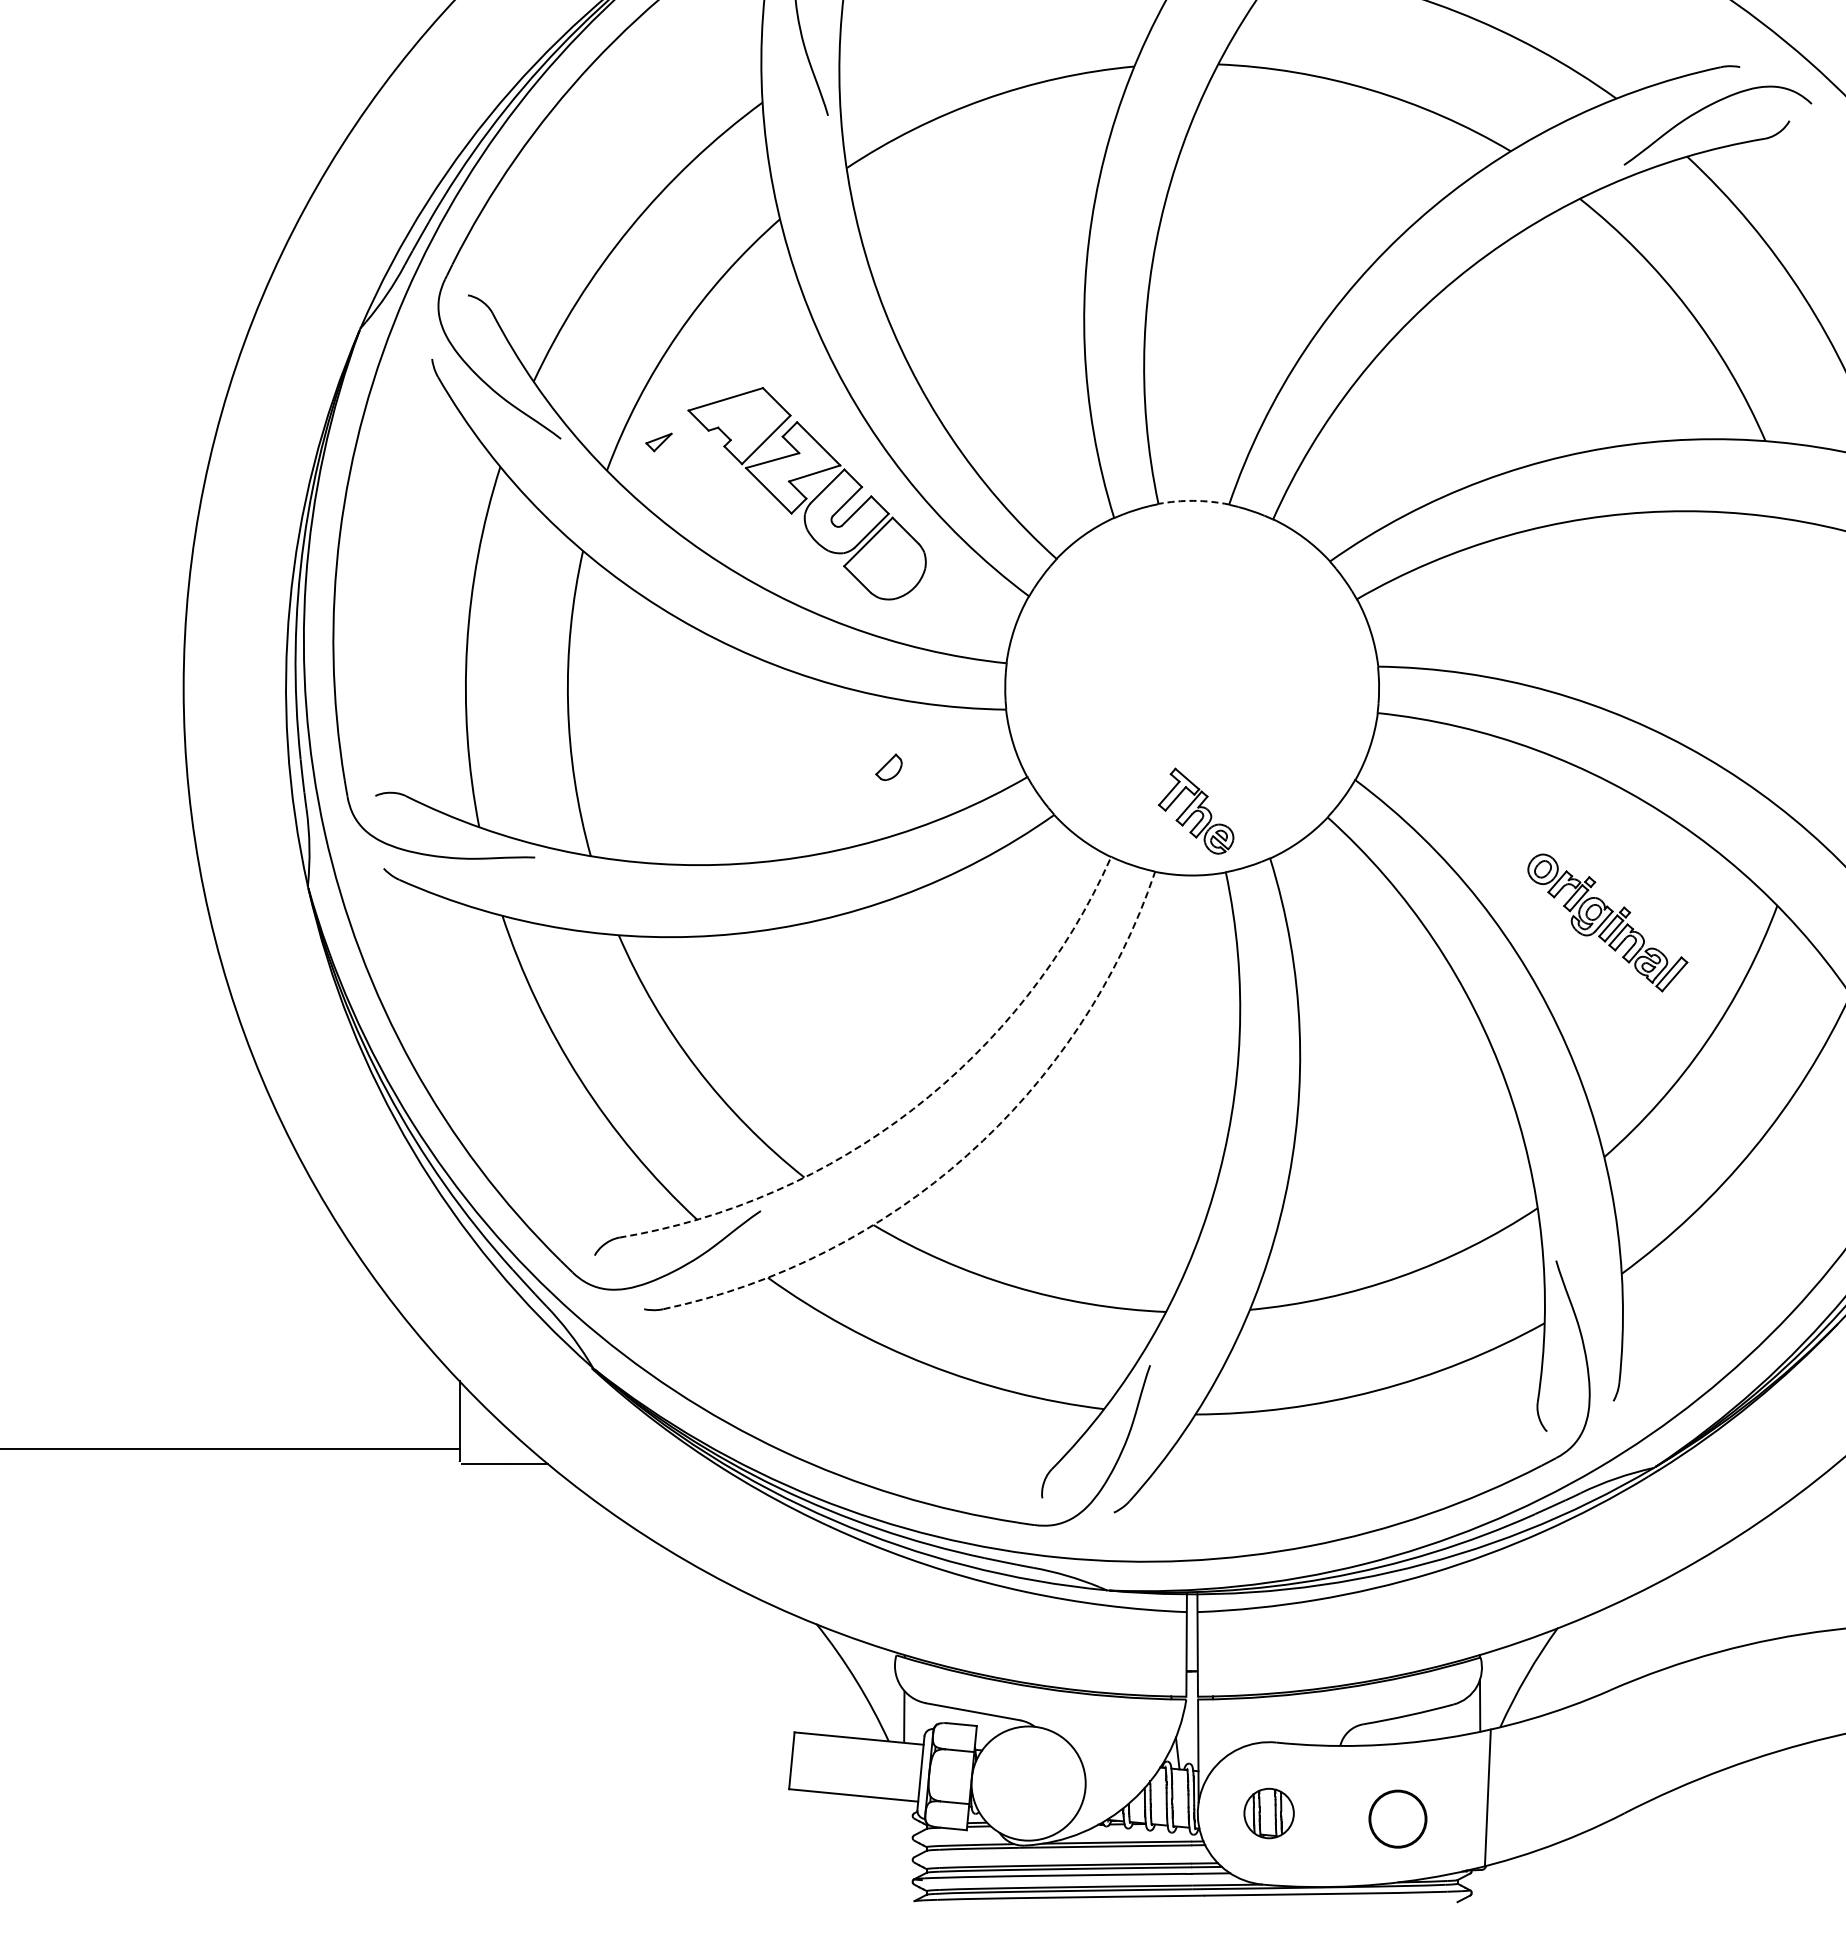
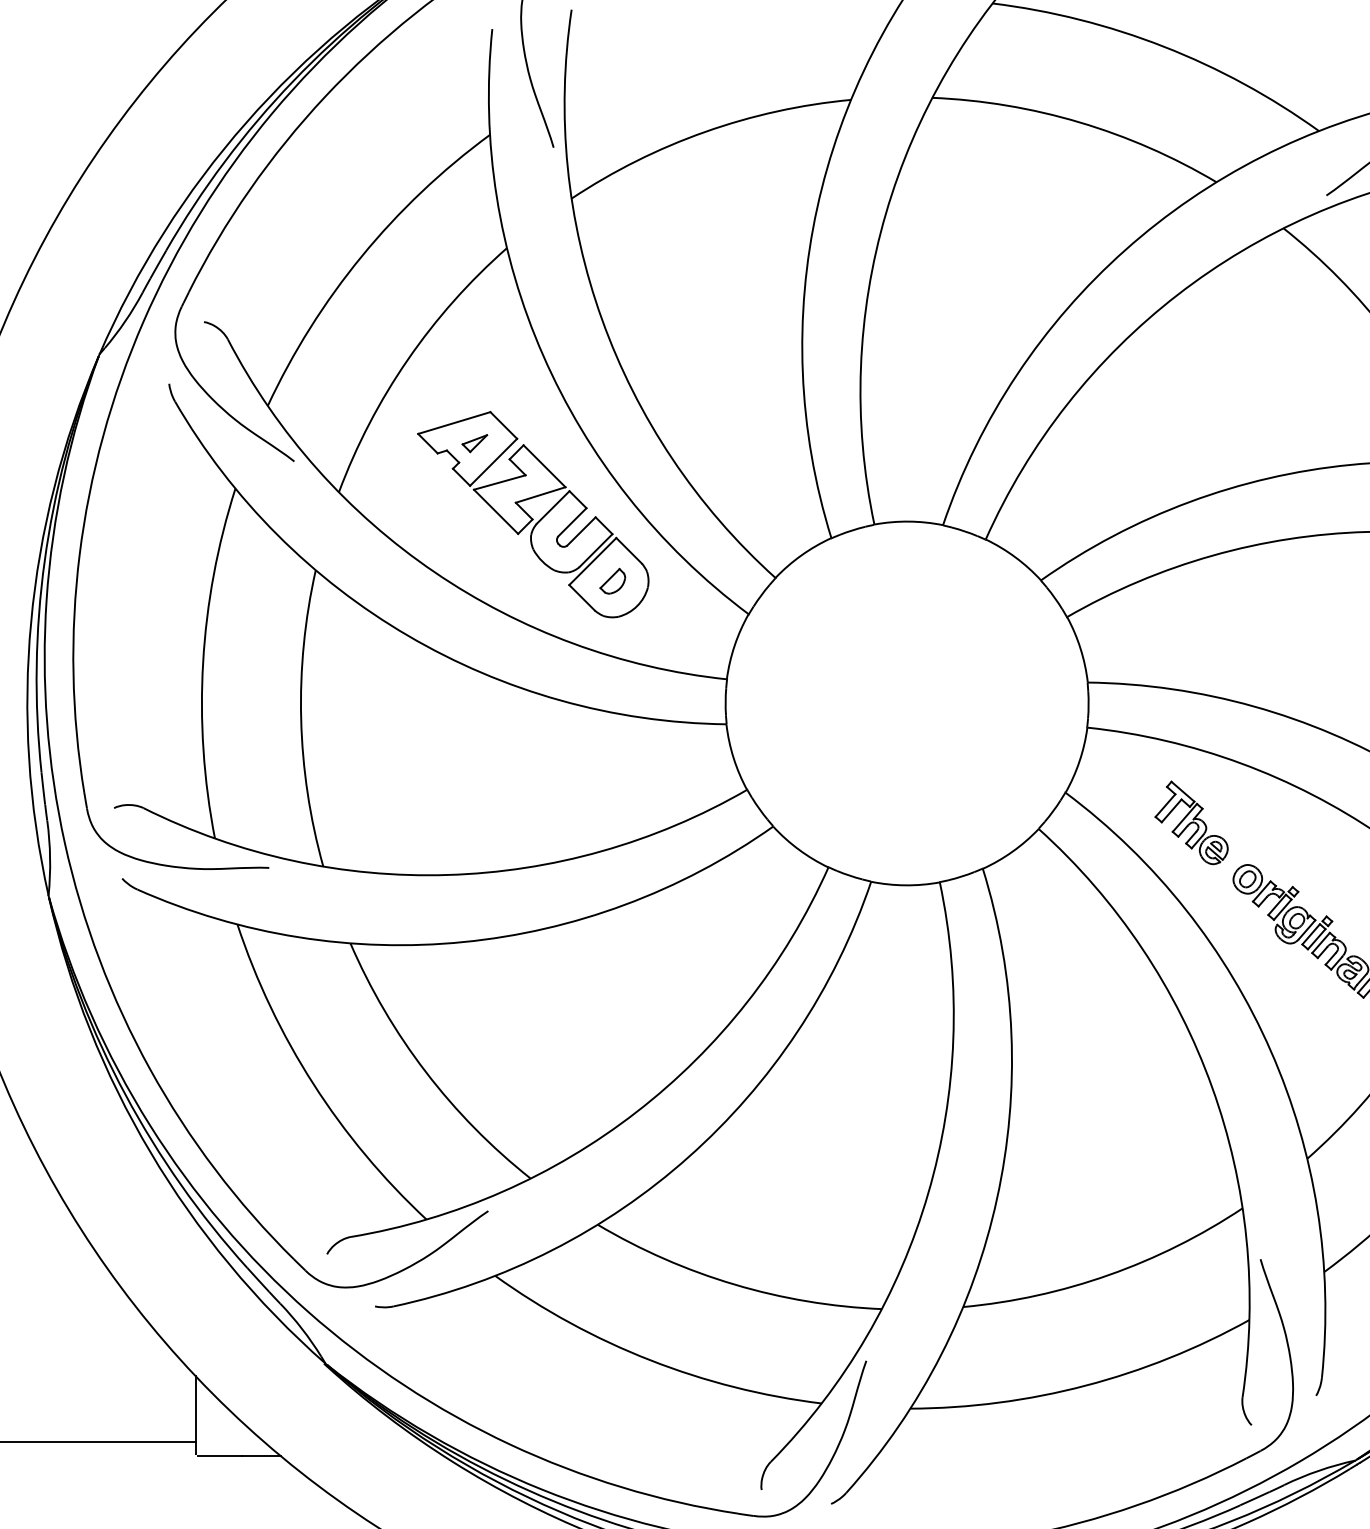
part: (658, 442) -> (474, 443), moved
arc: (1193, 500) -> (908, 521), dashed -> solid
part: (888, 767) -> (612, 581), moved
part: (1196, 810) -> (1191, 822), moved
arc: (913, 1109) -> (636, 1112), dashed -> solid
arc: (967, 1155) -> (688, 1157), dashed -> solid

